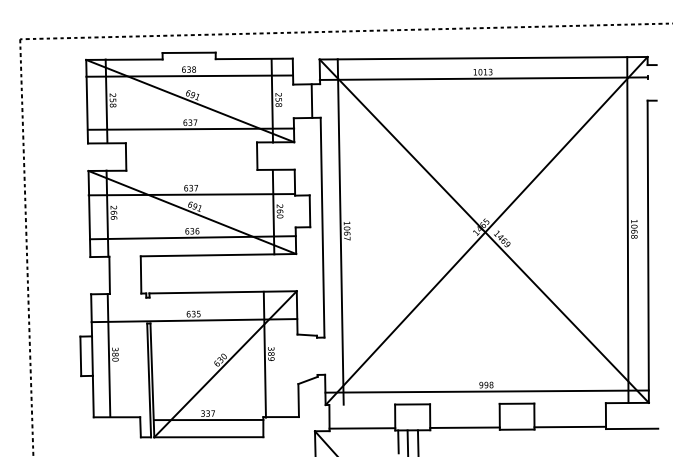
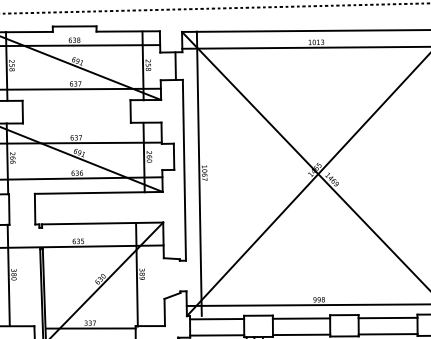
line: (464, 407) -> (301, 318), added
line: (569, 407) -> (387, 318), added
line: (362, 408) -> (217, 319), added

